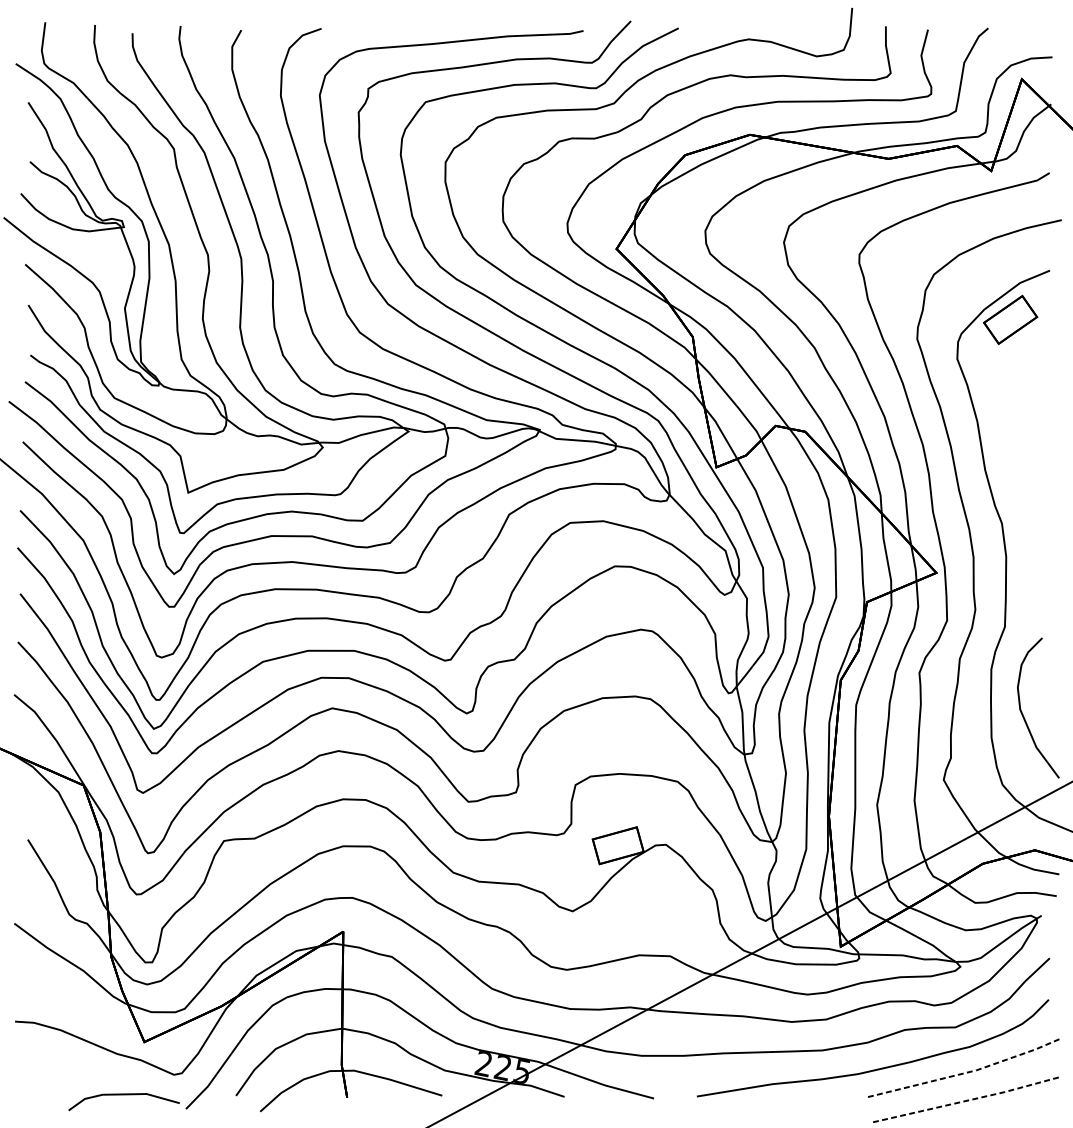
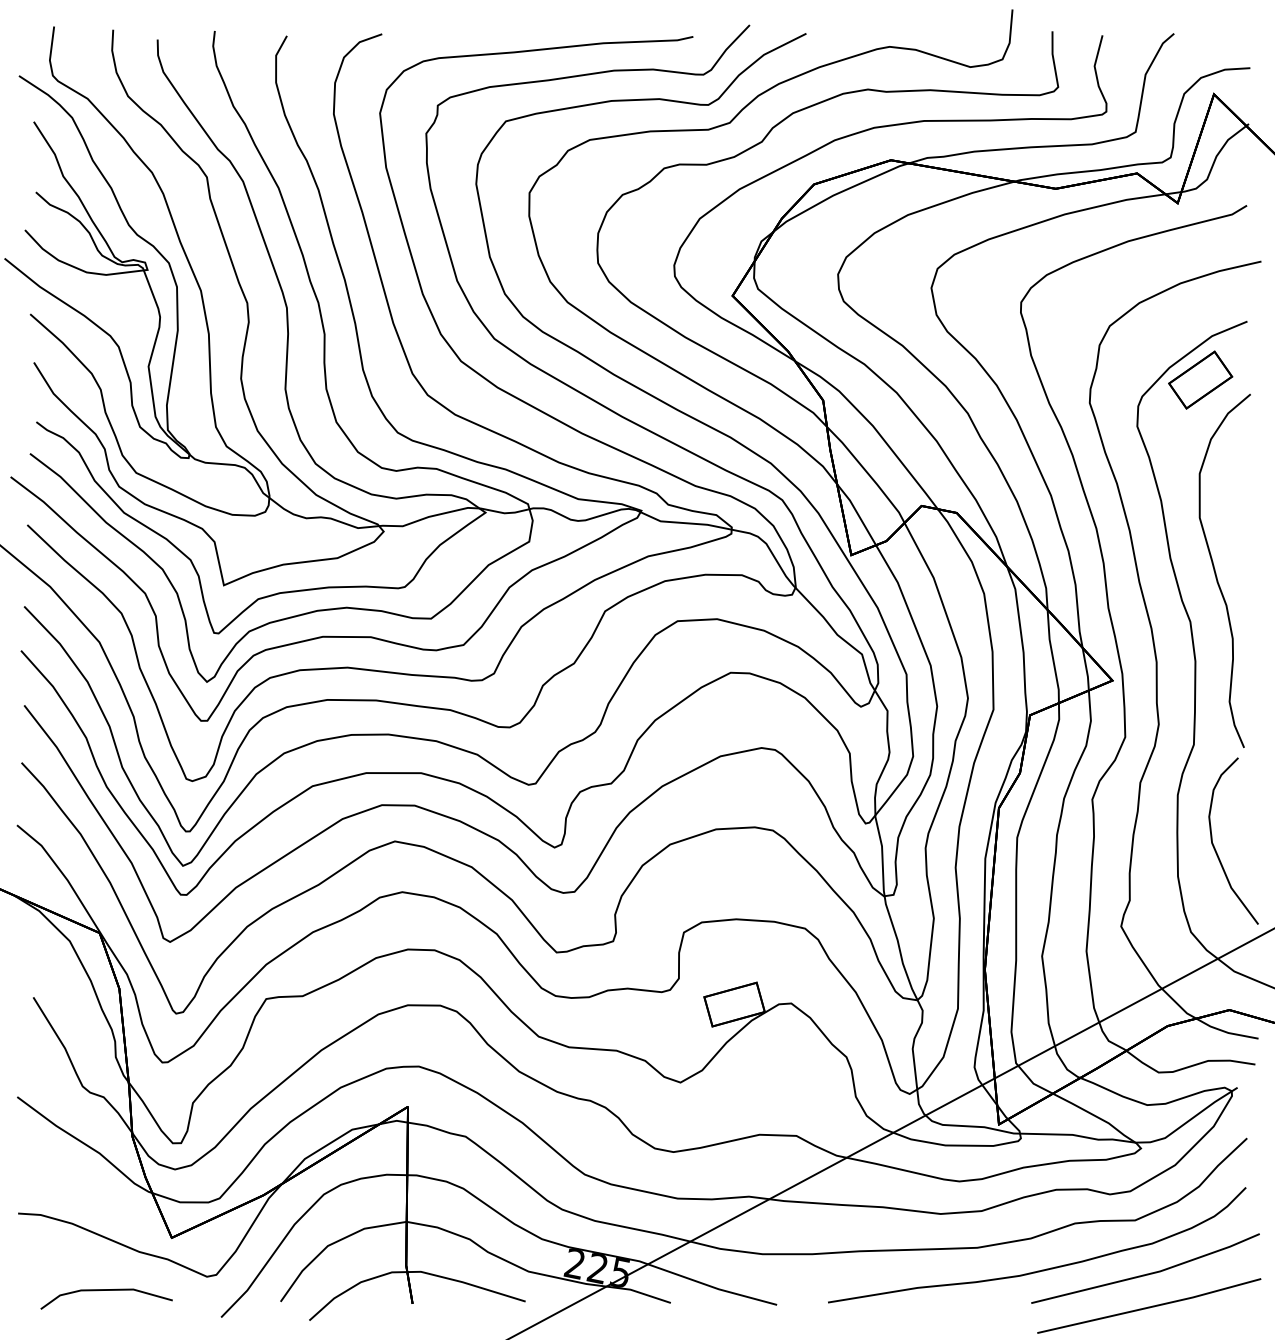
curve: (1023, 482) -> (1216, 573), added
line: (967, 1072) -> (1149, 1274), dashed -> solid
line: (123, 1094) -> (106, 1290), moved
line: (968, 1100) -> (1150, 1307), dashed -> solid

